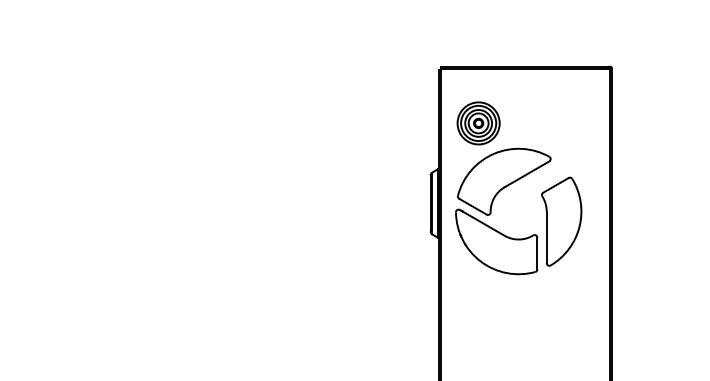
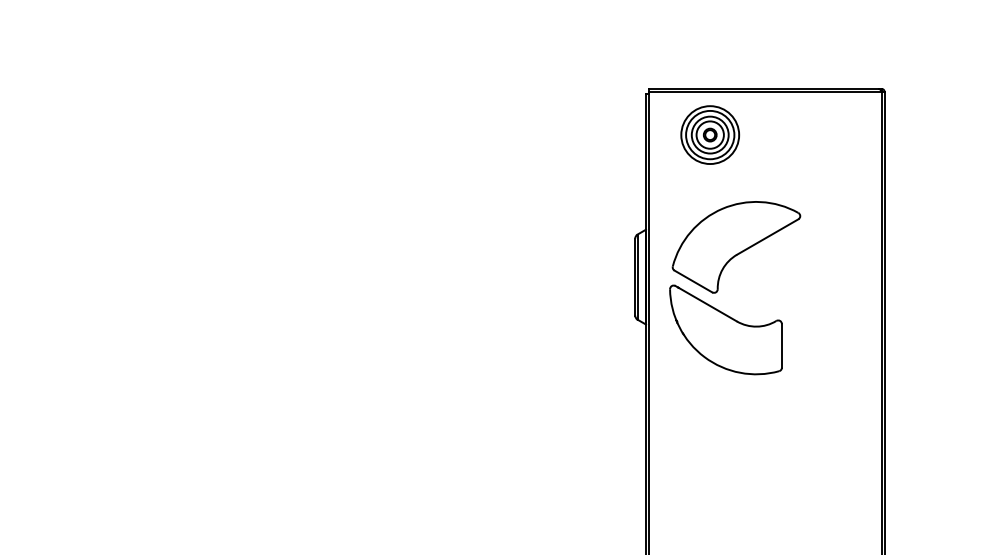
part: (478, 123) -> (709, 134), moved
part: (561, 221) -> (815, 301), removed

